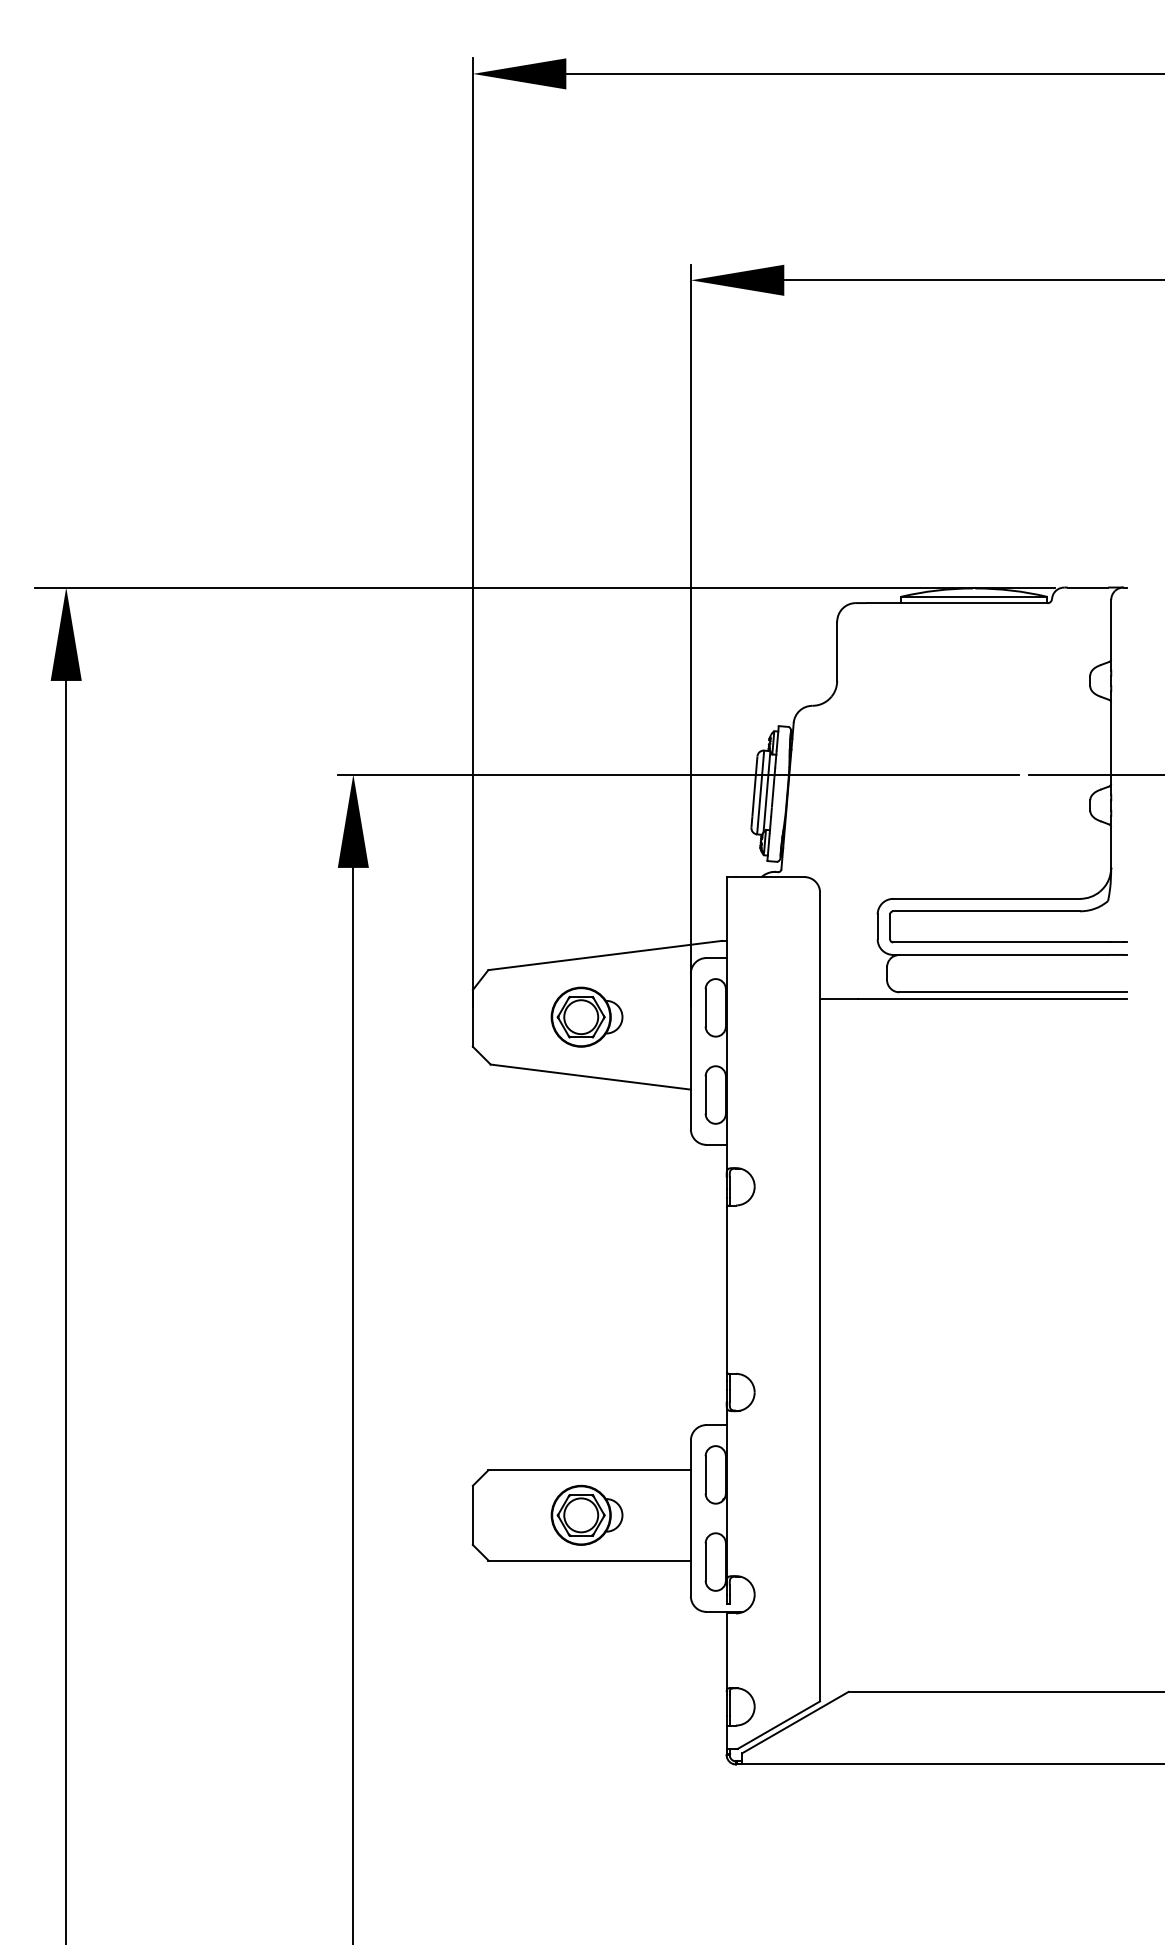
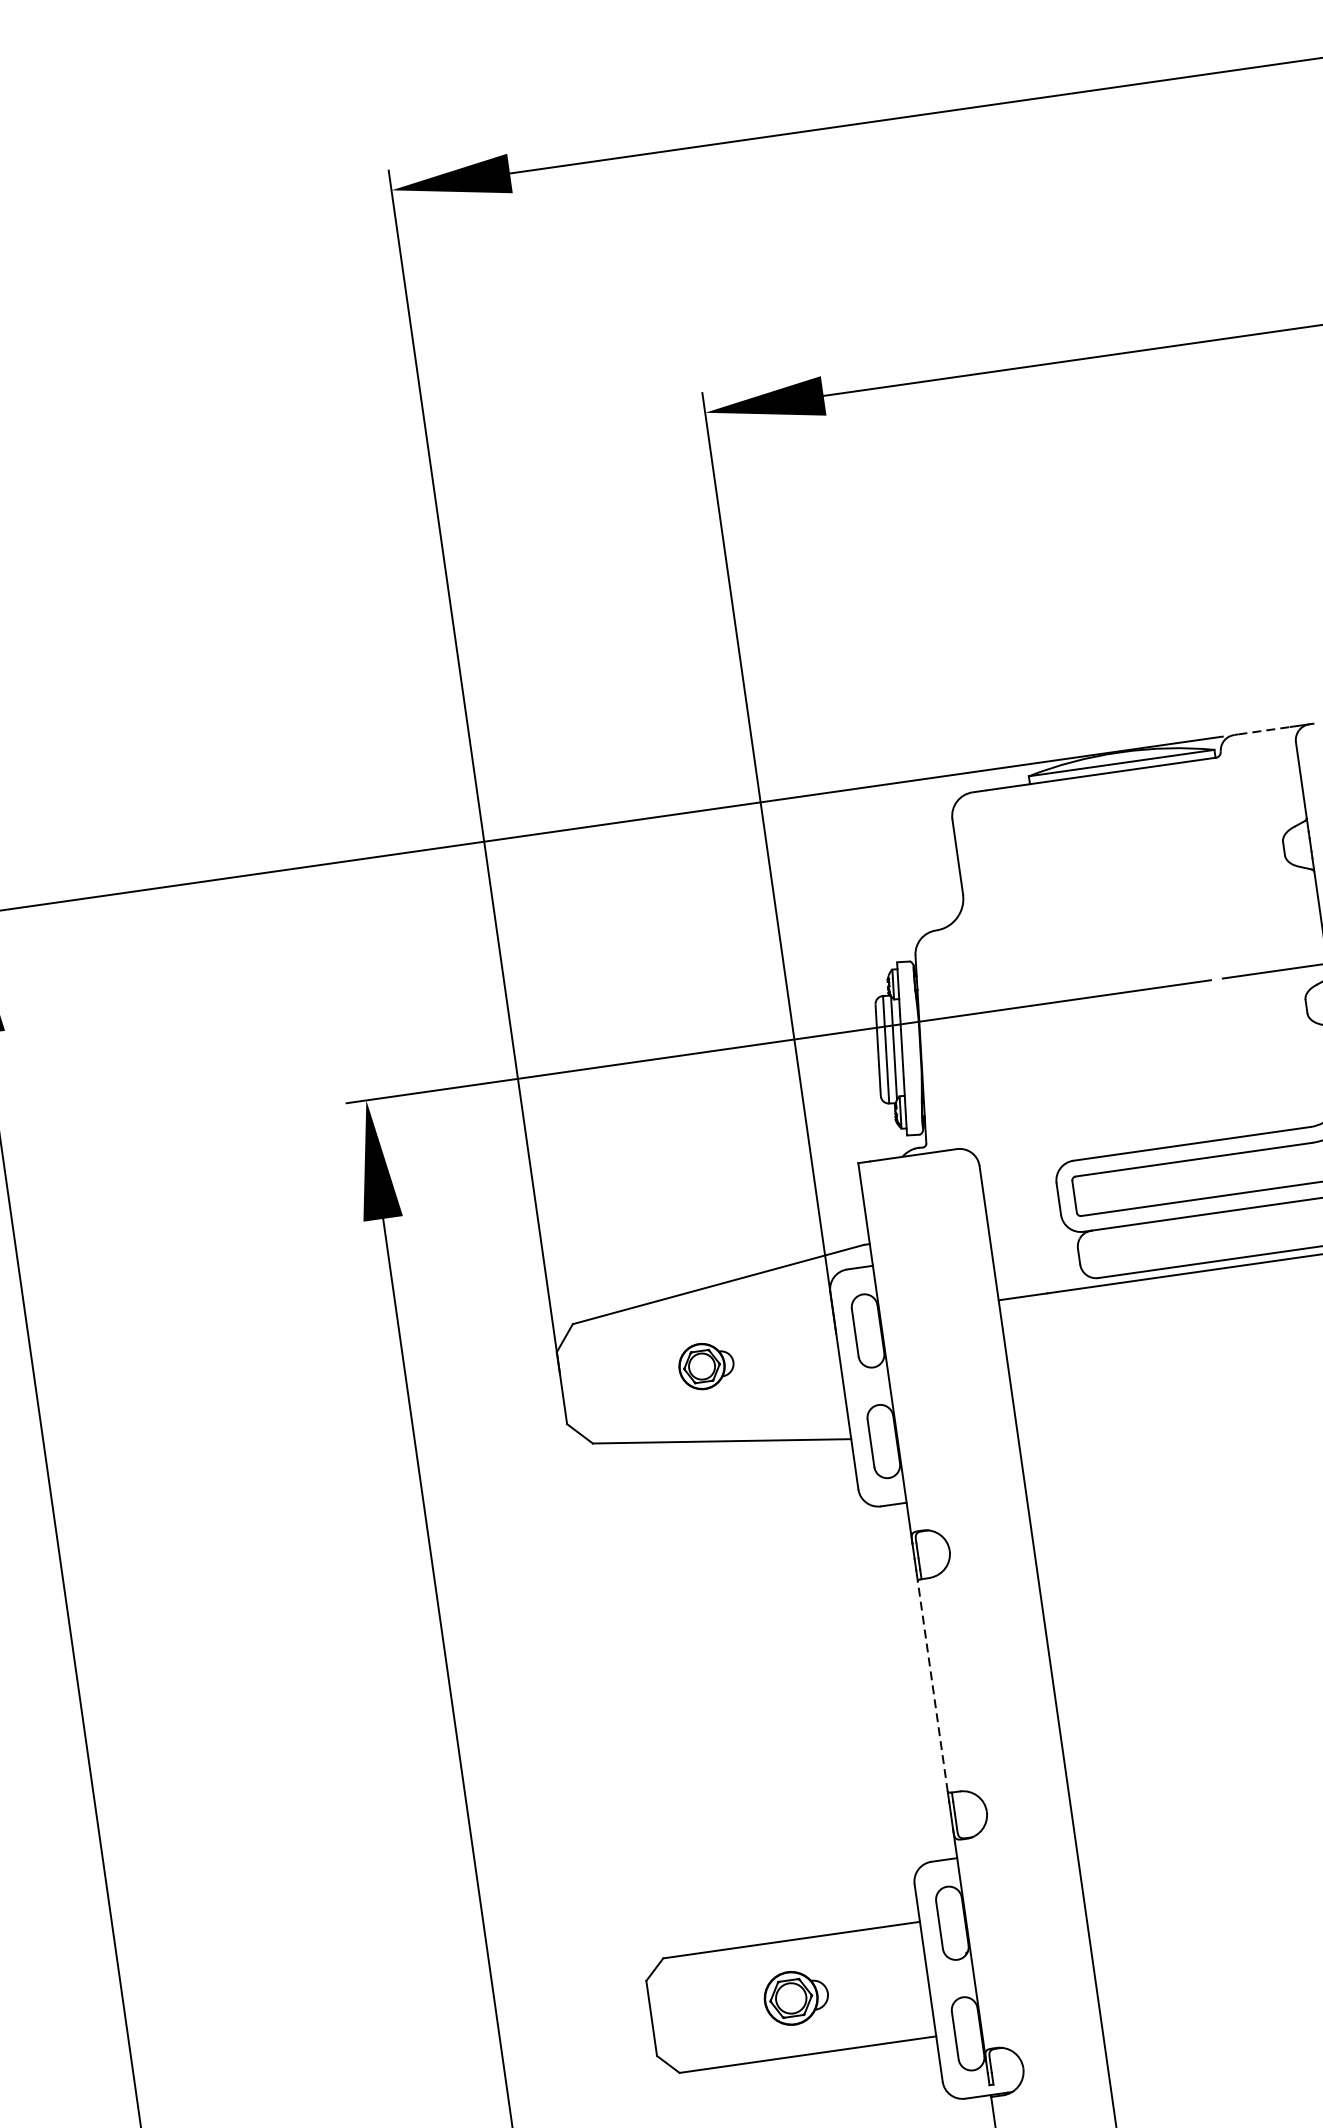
line: (1088, 587) -> (1264, 730), solid -> dashed
part: (586, 1016) -> (705, 1365), size x0.6
line: (726, 1289) -> (932, 1686), solid -> dashed
part: (586, 1514) -> (795, 1996), size x0.7

